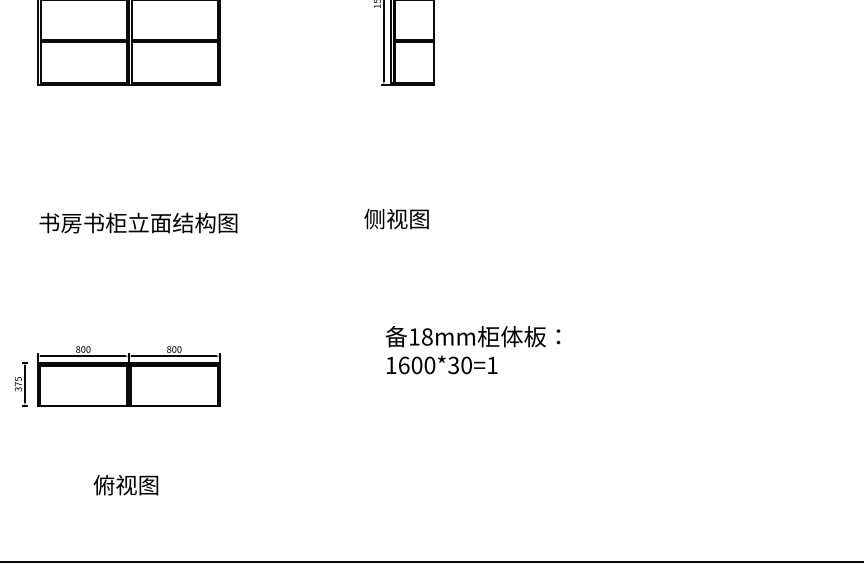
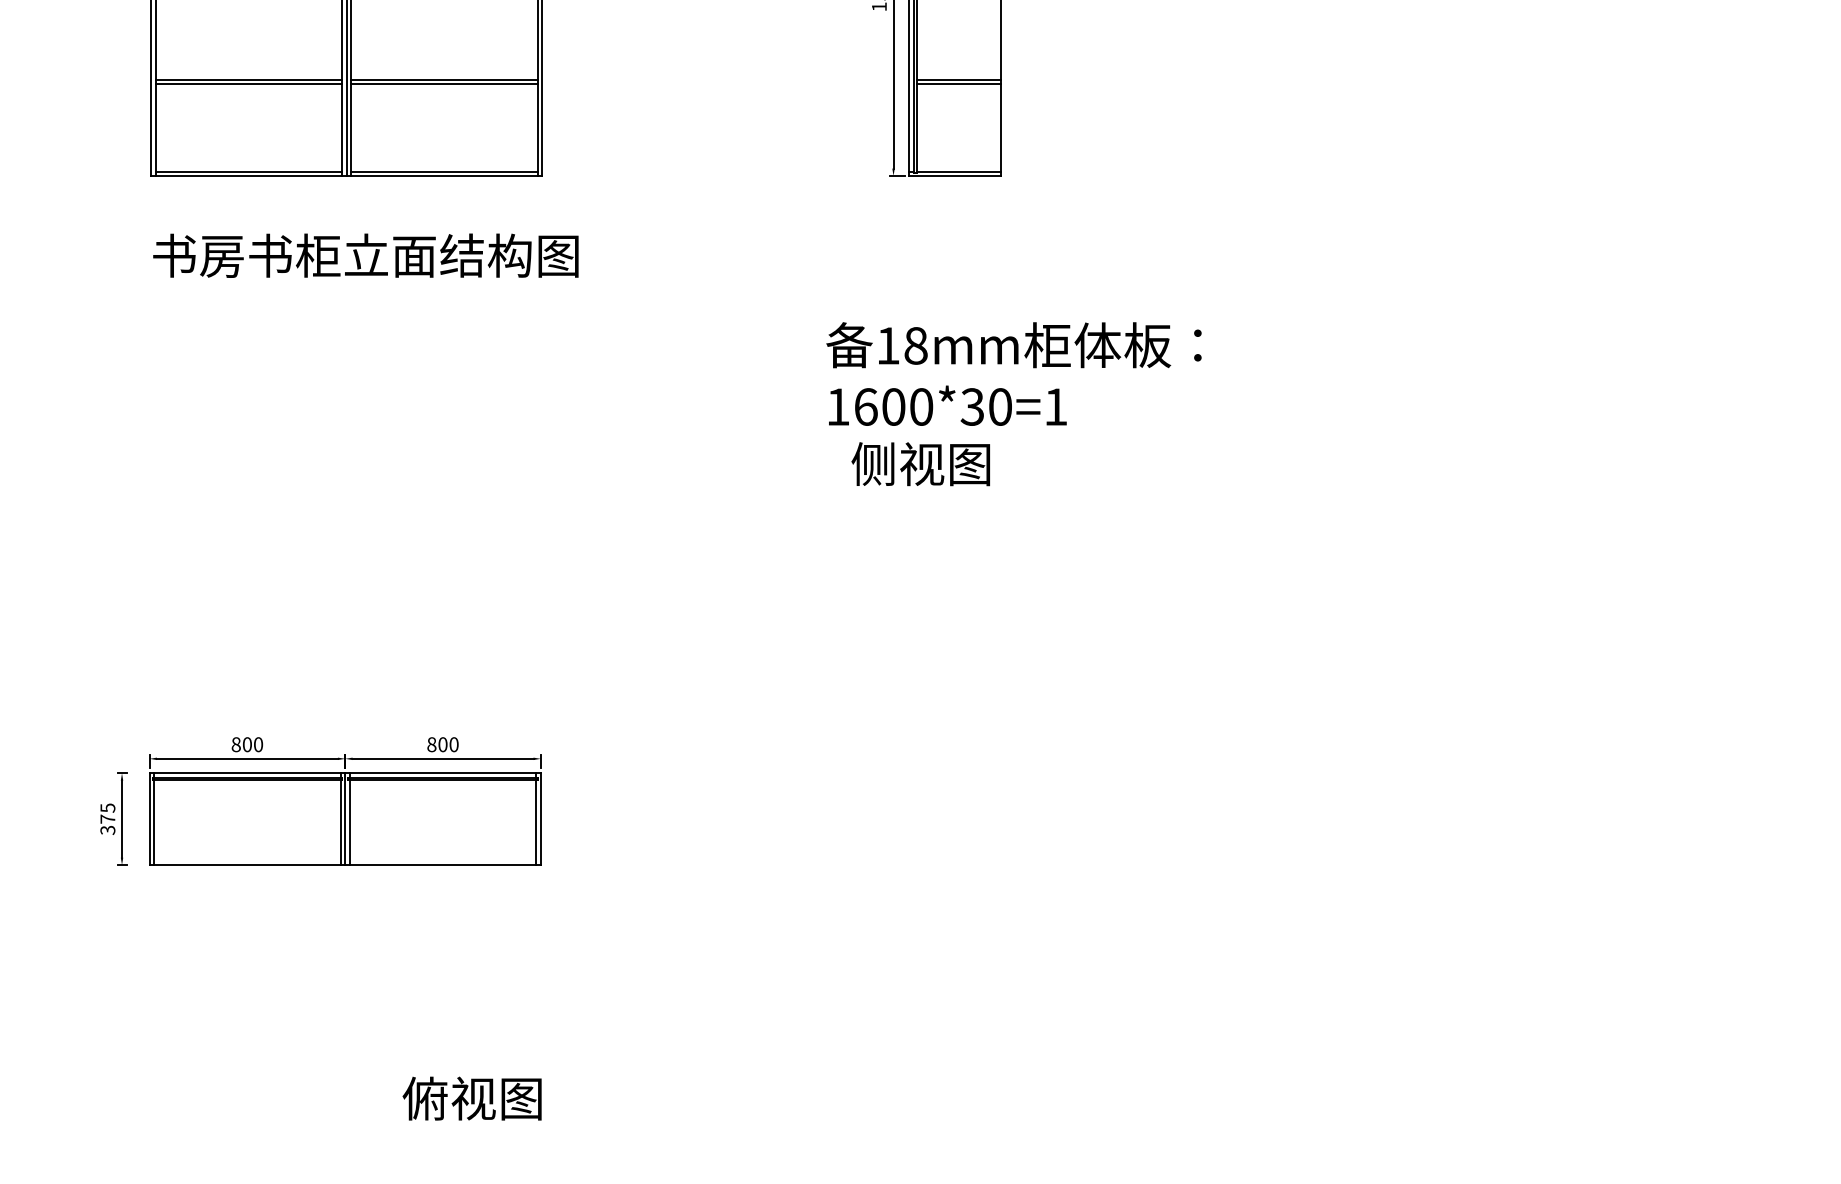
text: (138, 222) -> (366, 254), moved
text: (472, 350) -> (1013, 374), moved
text: (125, 485) -> (471, 1099), moved

